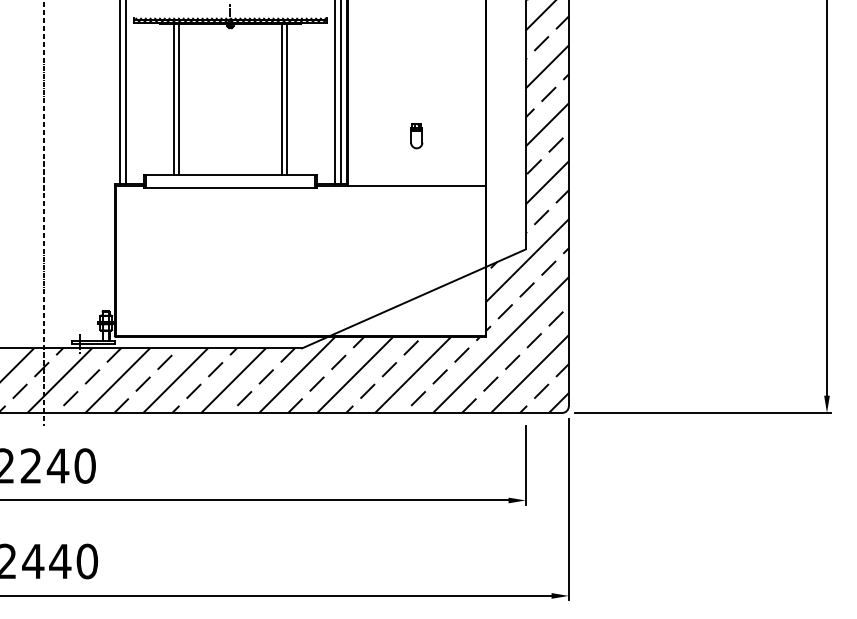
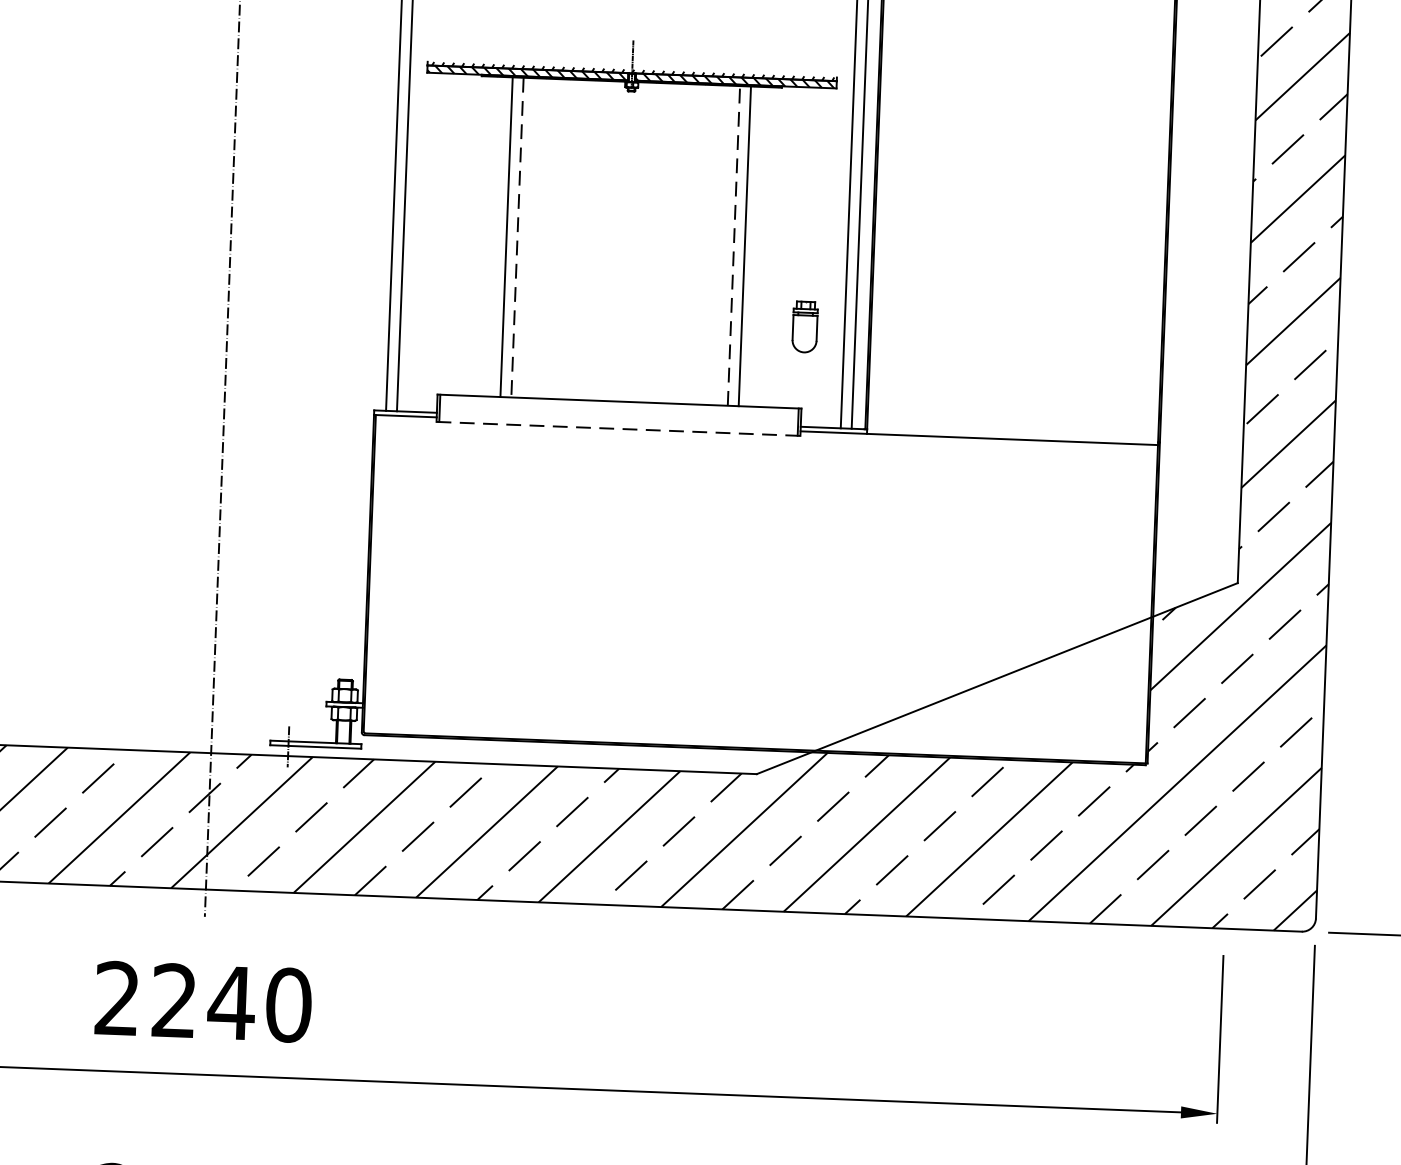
line: (179, 99) -> (517, 237), solid -> dashed
line: (281, 99) -> (733, 246), solid -> dashed
part: (416, 136) -> (804, 327), moved
line: (230, 187) -> (618, 428), solid -> dashed

